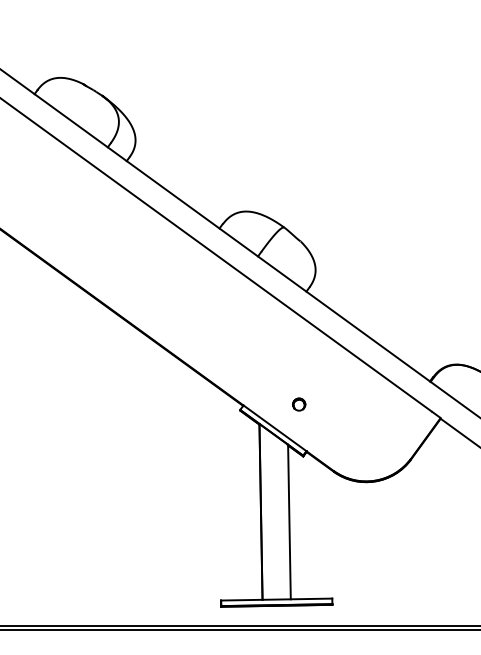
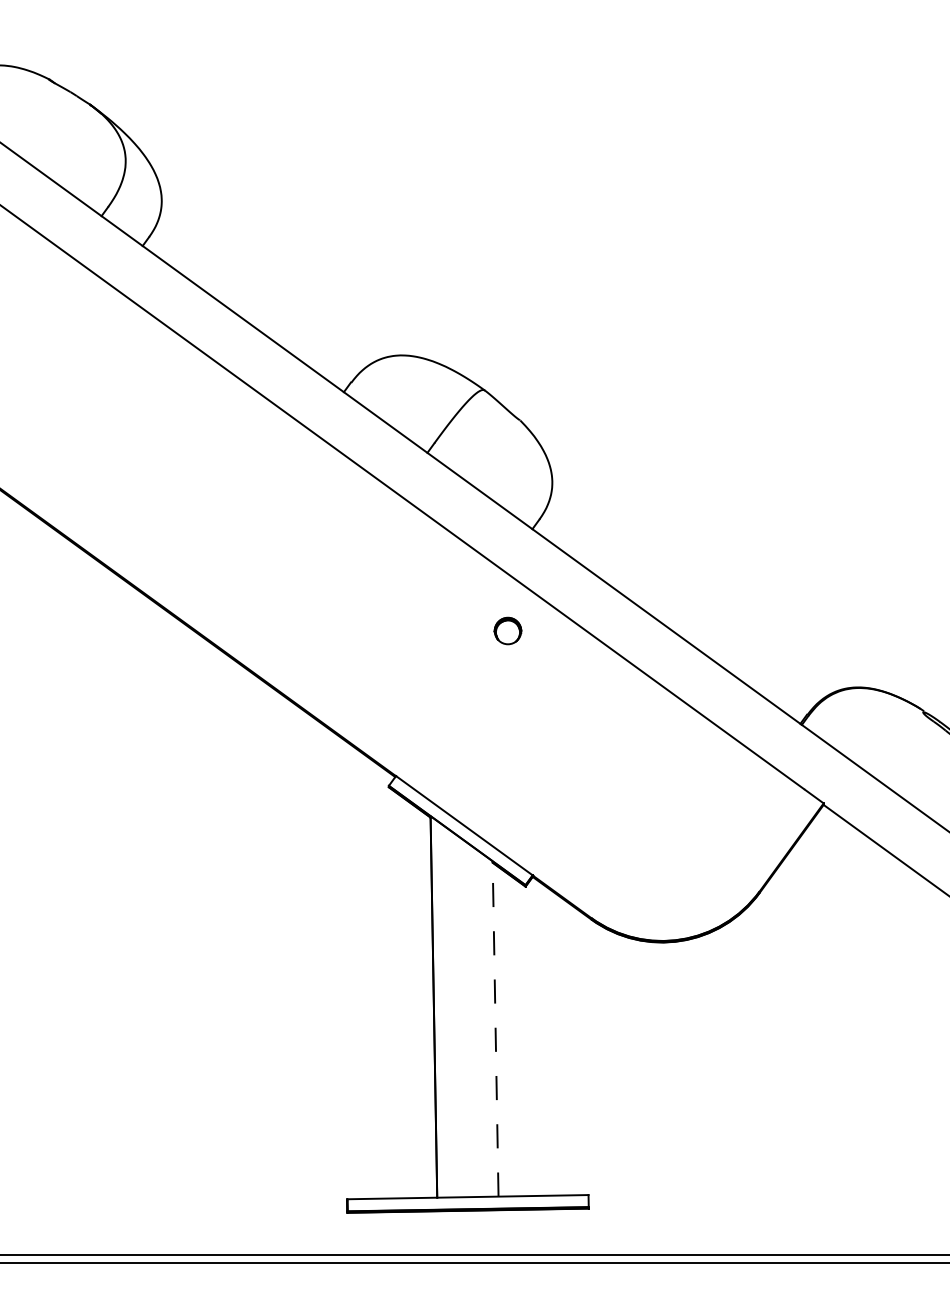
circle: (299, 404) -> (508, 630), moved
line: (289, 521) -> (495, 1027), solid -> dashed

